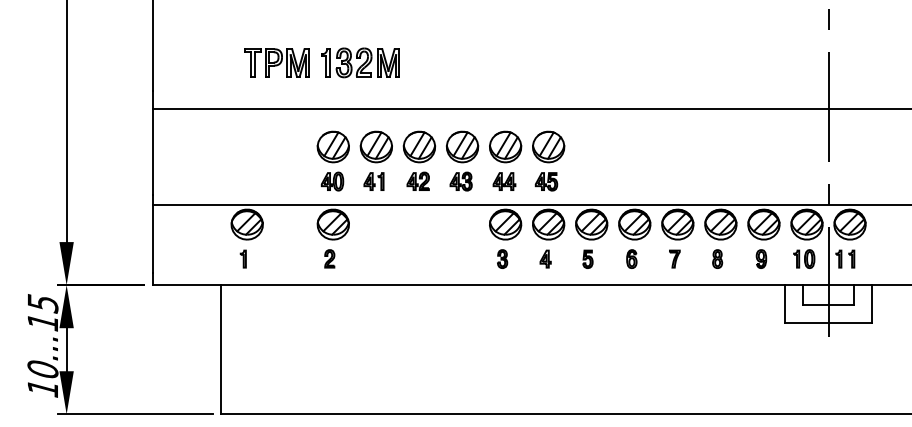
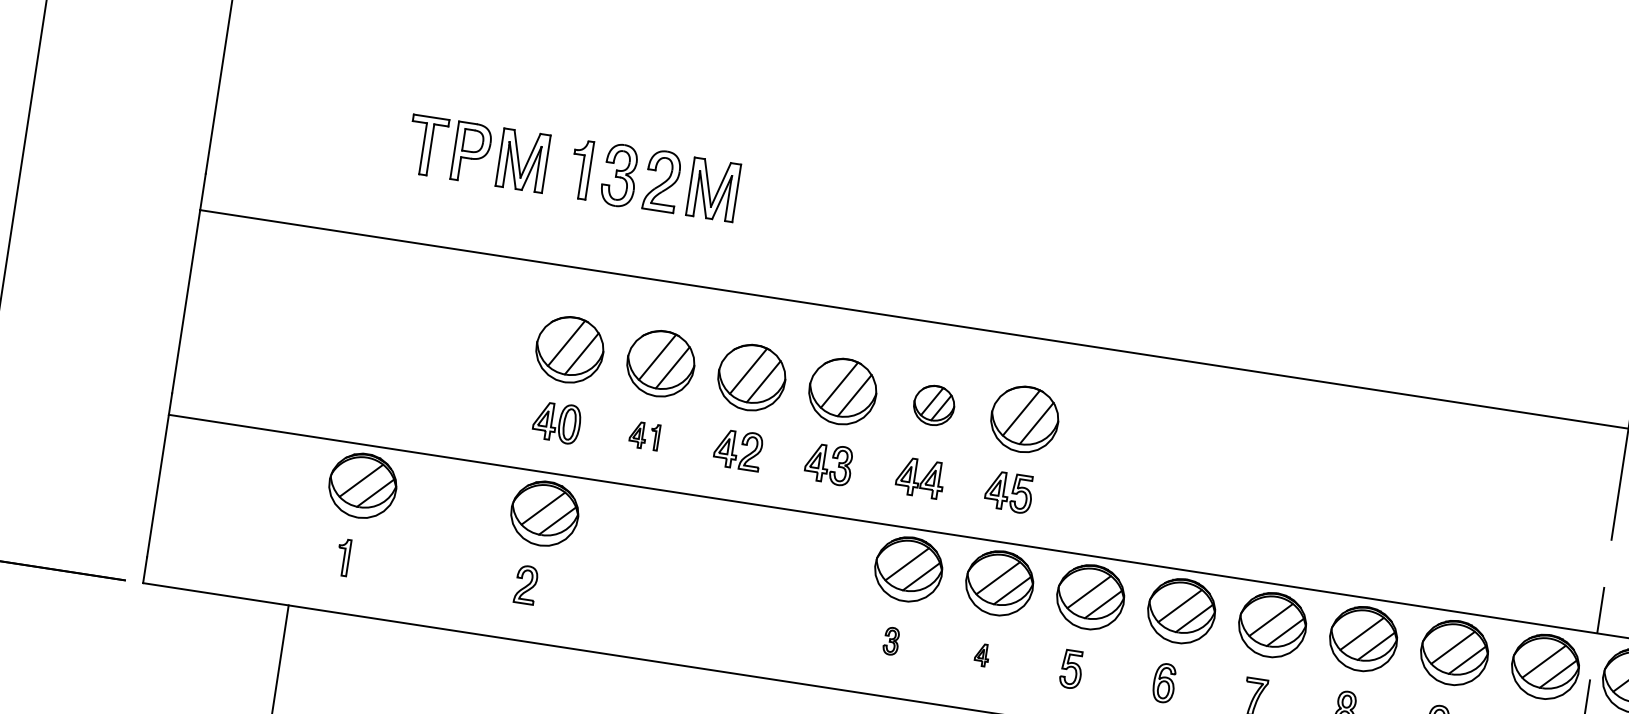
part: (505, 146) -> (933, 404), size x0.6
part: (373, 181) -> (643, 435), size x0.7
part: (502, 258) -> (891, 639), size x0.7
part: (545, 258) -> (982, 653), size x0.6

